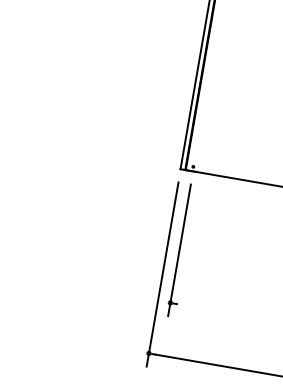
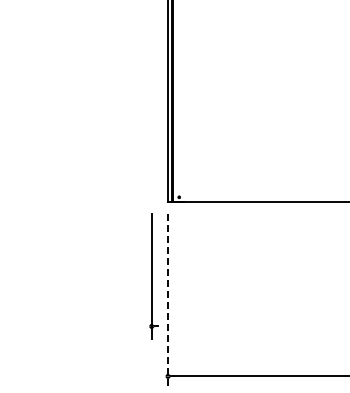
part: (181, 250) -> (153, 276), moved
line: (163, 274) -> (168, 301), solid -> dashed

